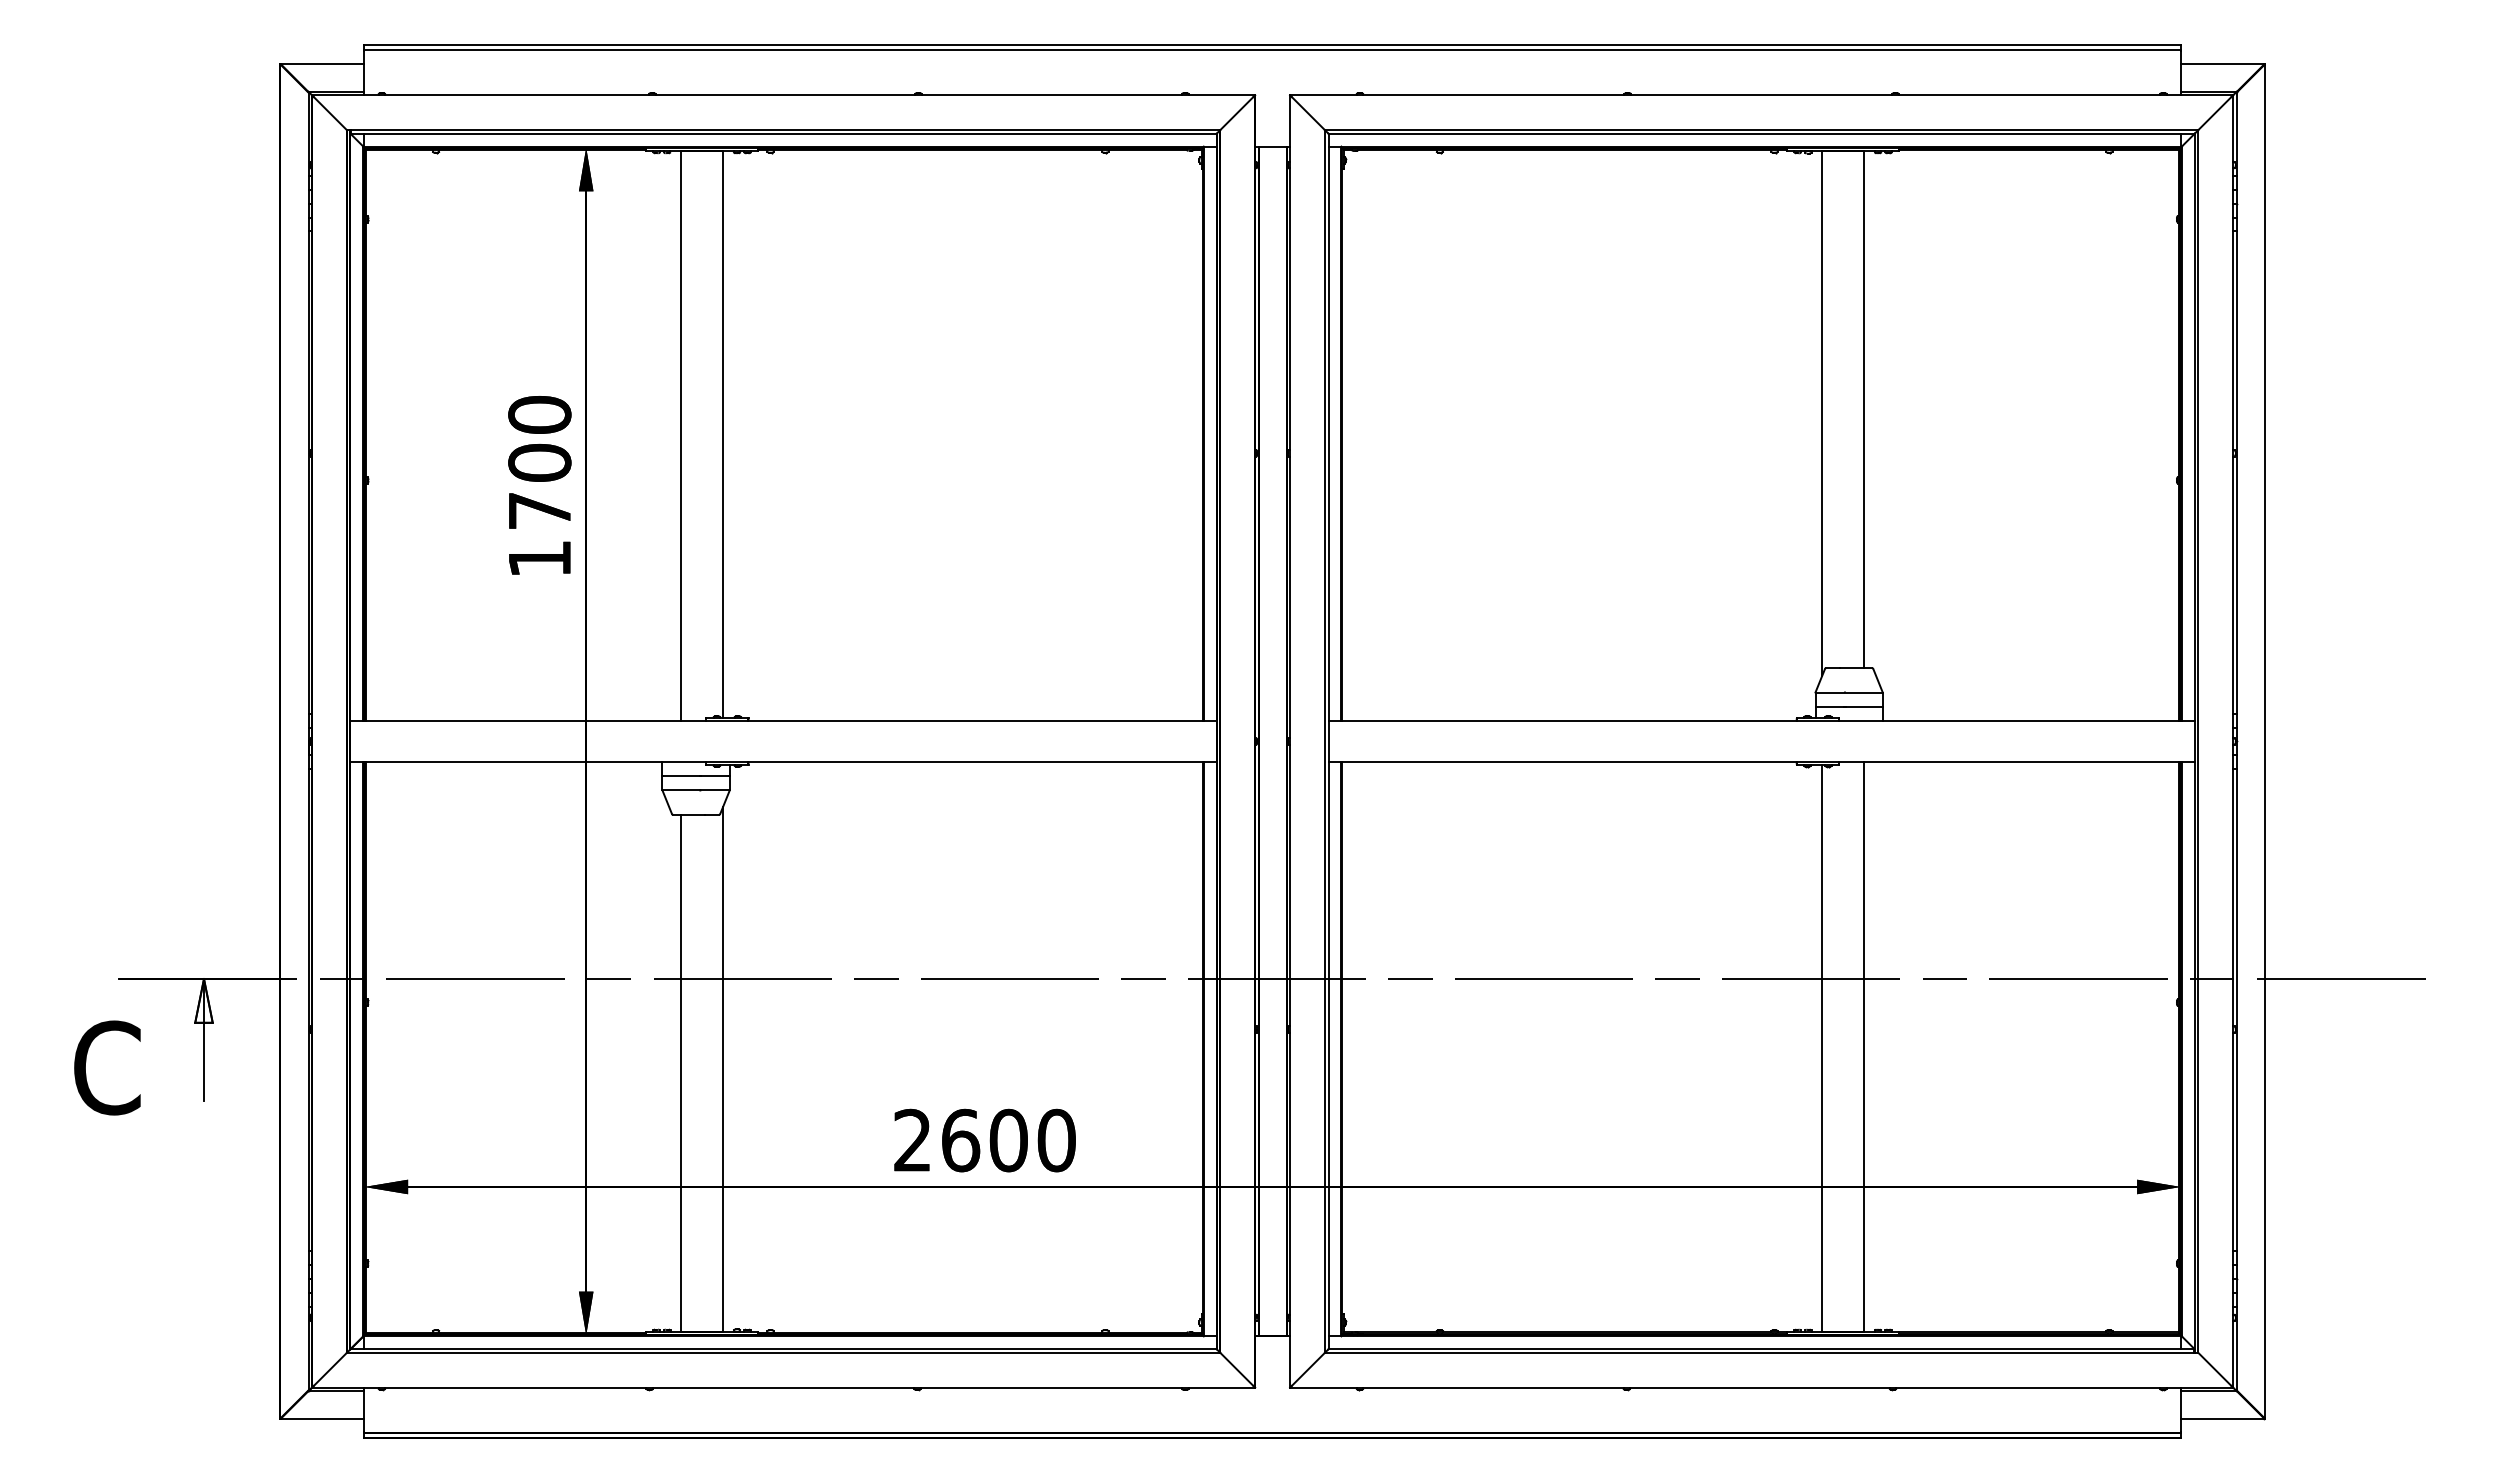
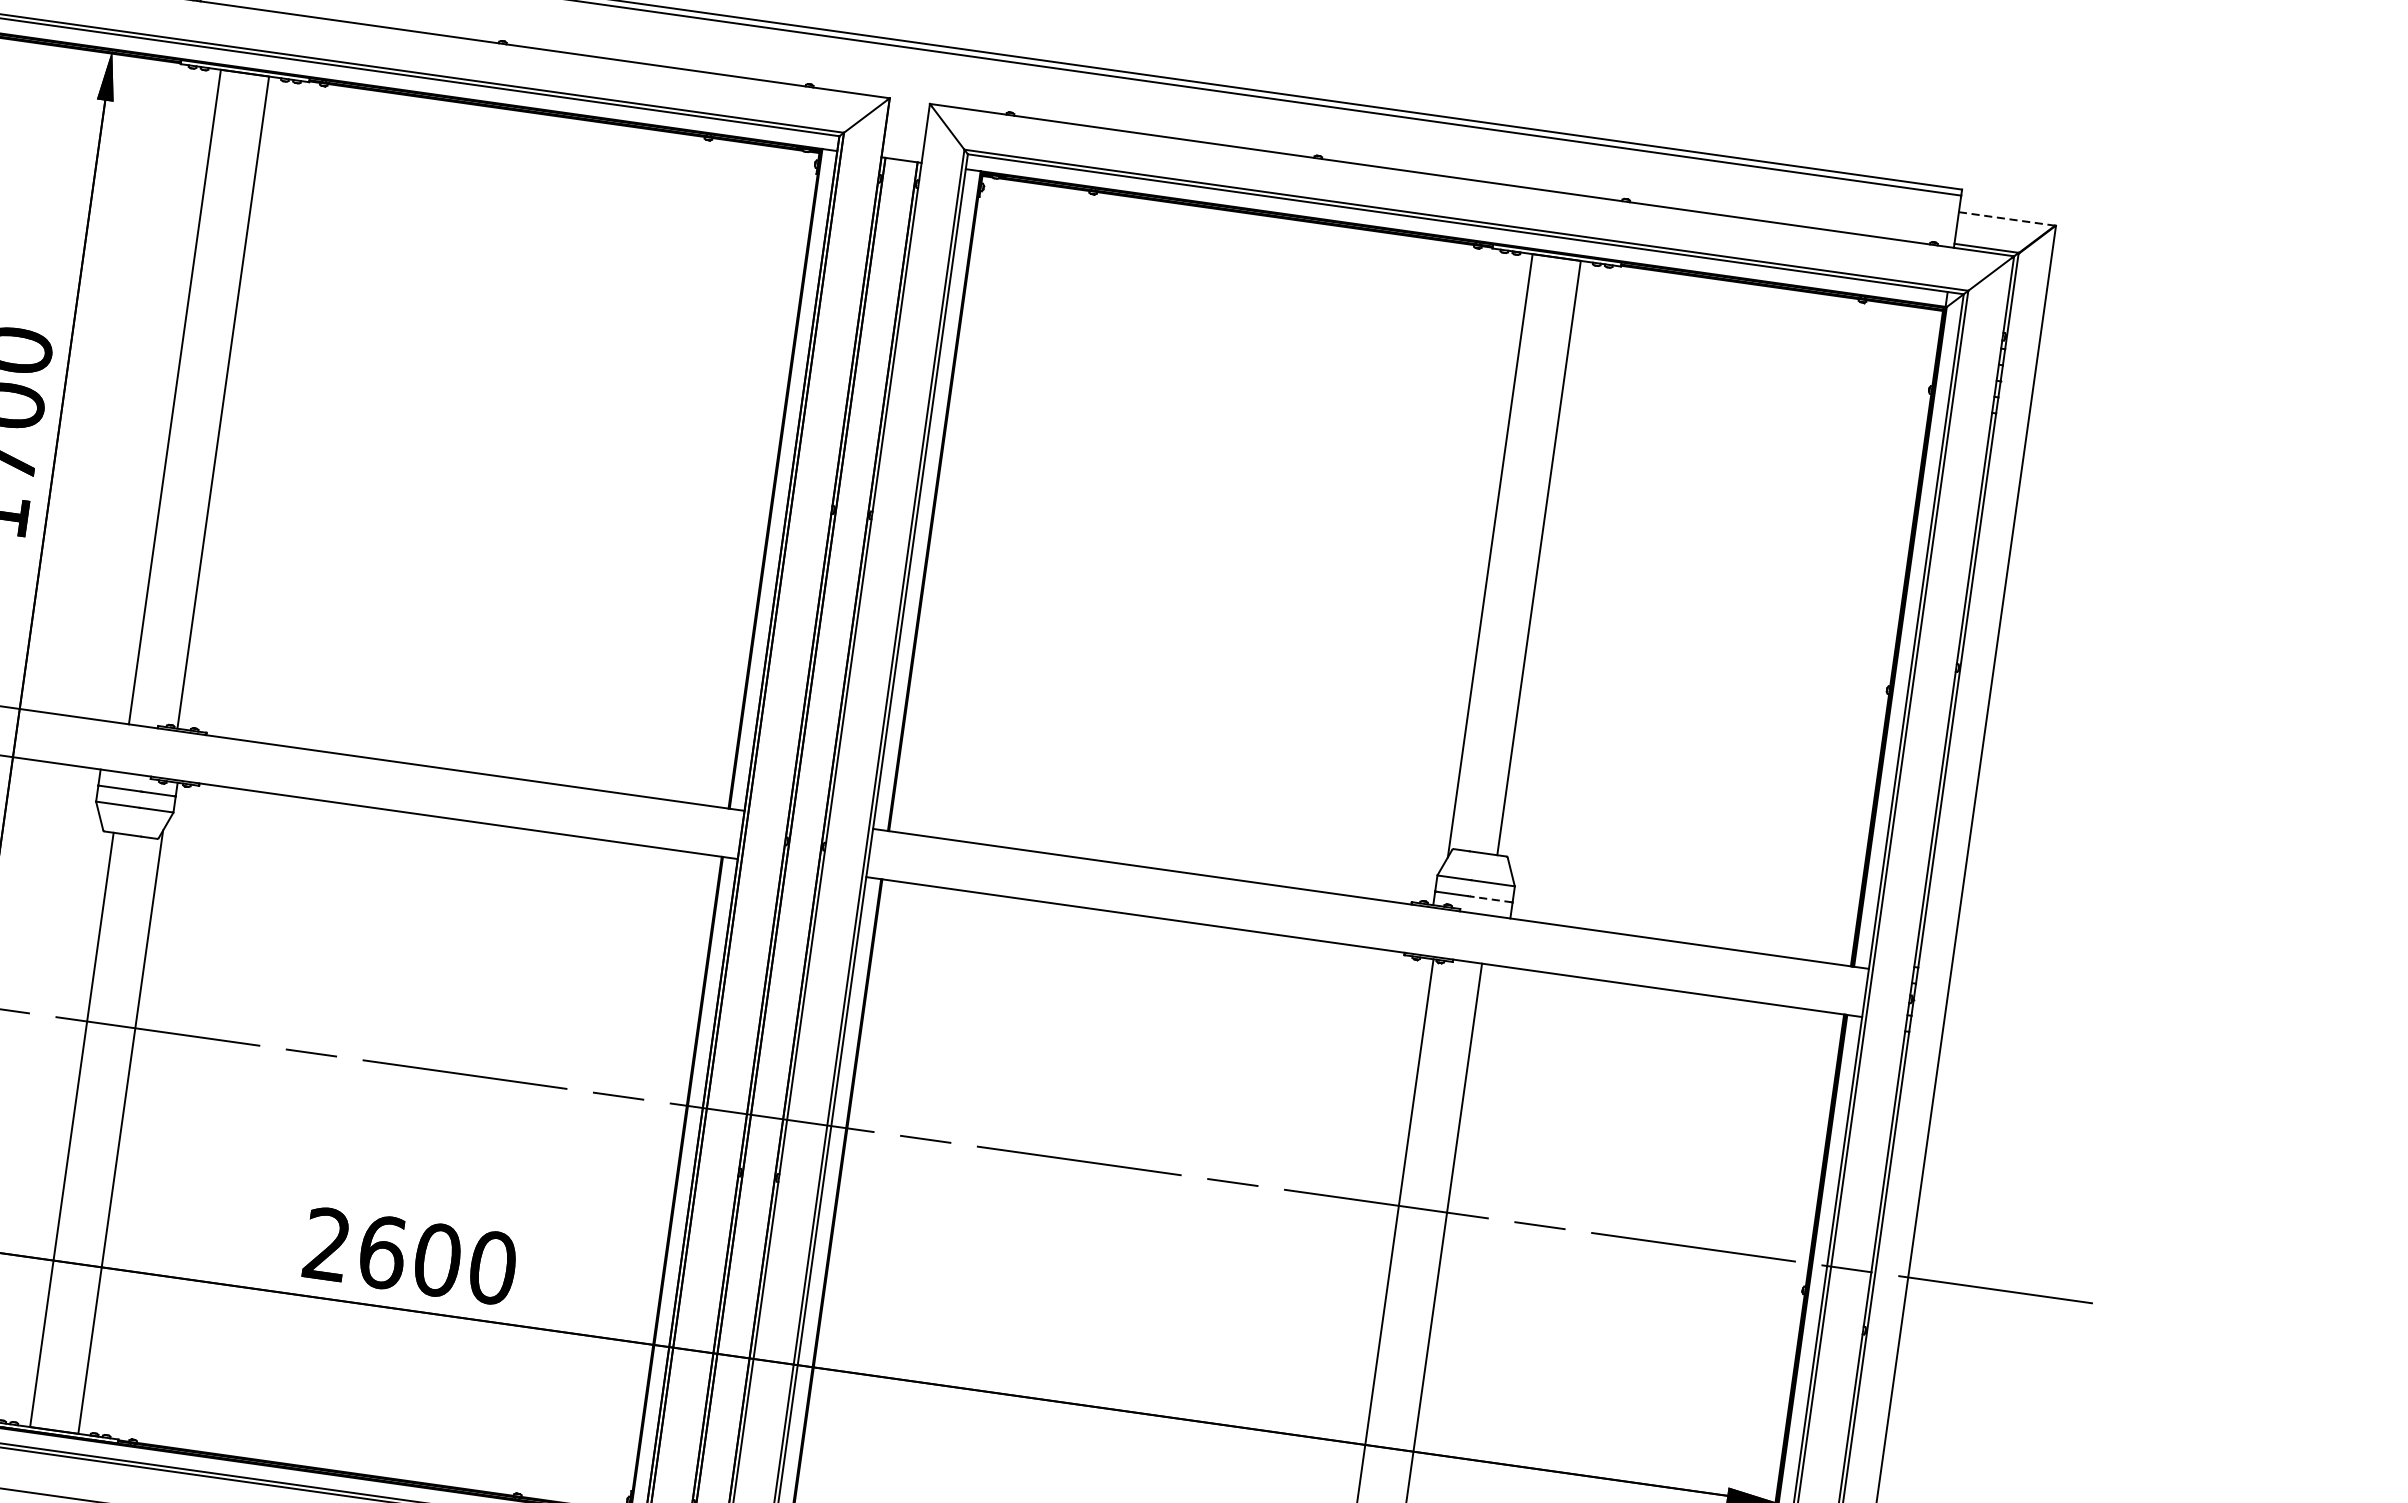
line: (2222, 64) -> (2006, 219), solid -> dashed
line: (1863, 706) -> (1490, 899), solid -> dashed

